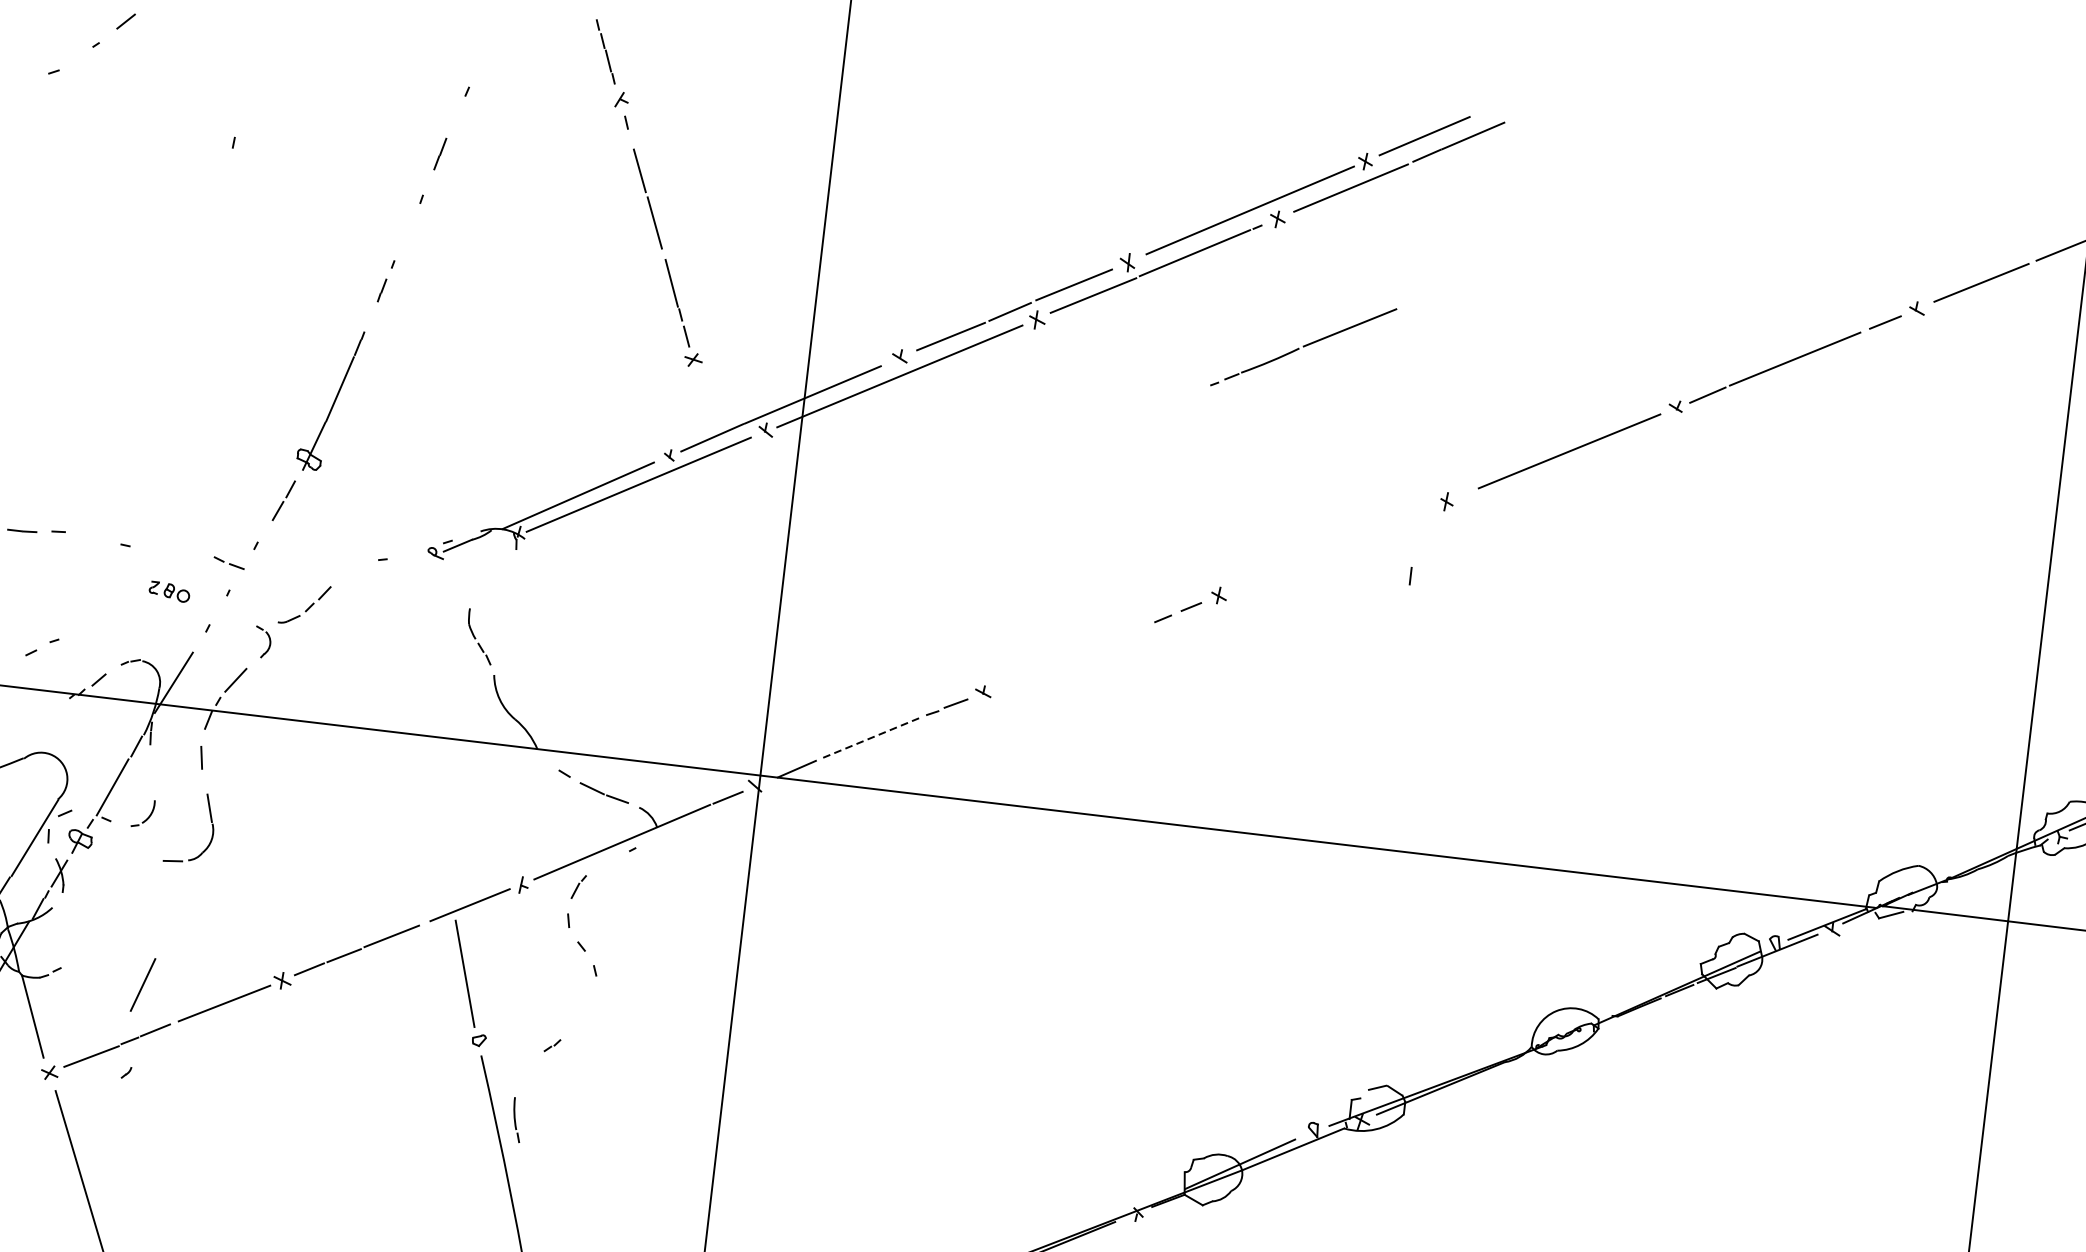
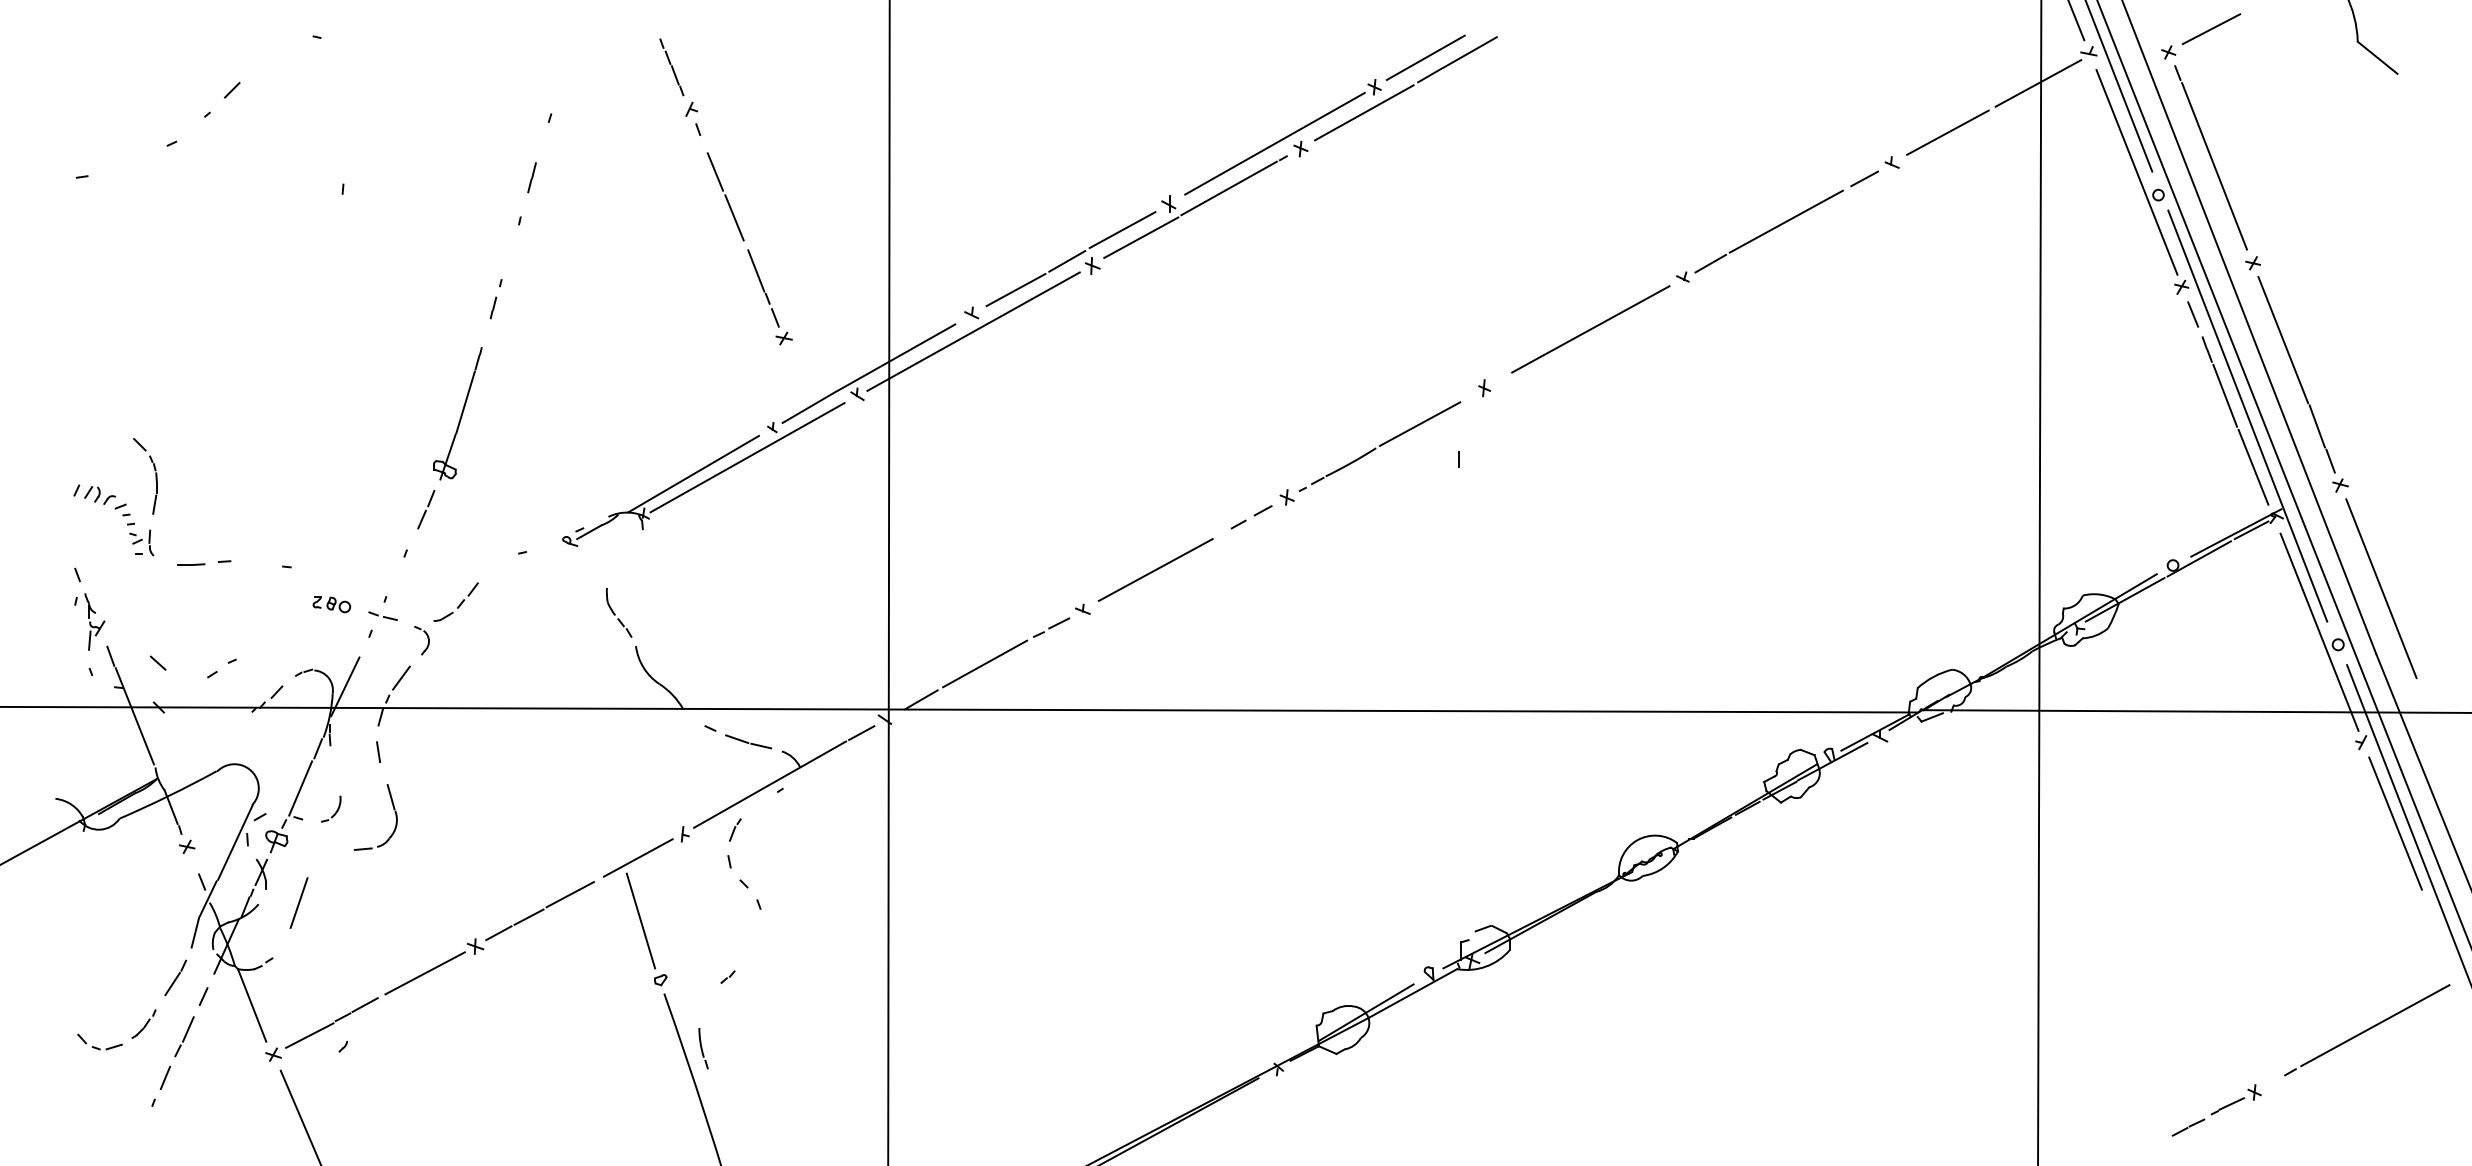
part: (1303, 347) -> (1379, 446), moved
part: (228, 562) -> (382, 615), moved
line: (1067, 657) -> (1155, 569), added
line: (869, 738) -> (984, 664), dashed -> solid
line: (142, 984) -> (298, 902), moved

